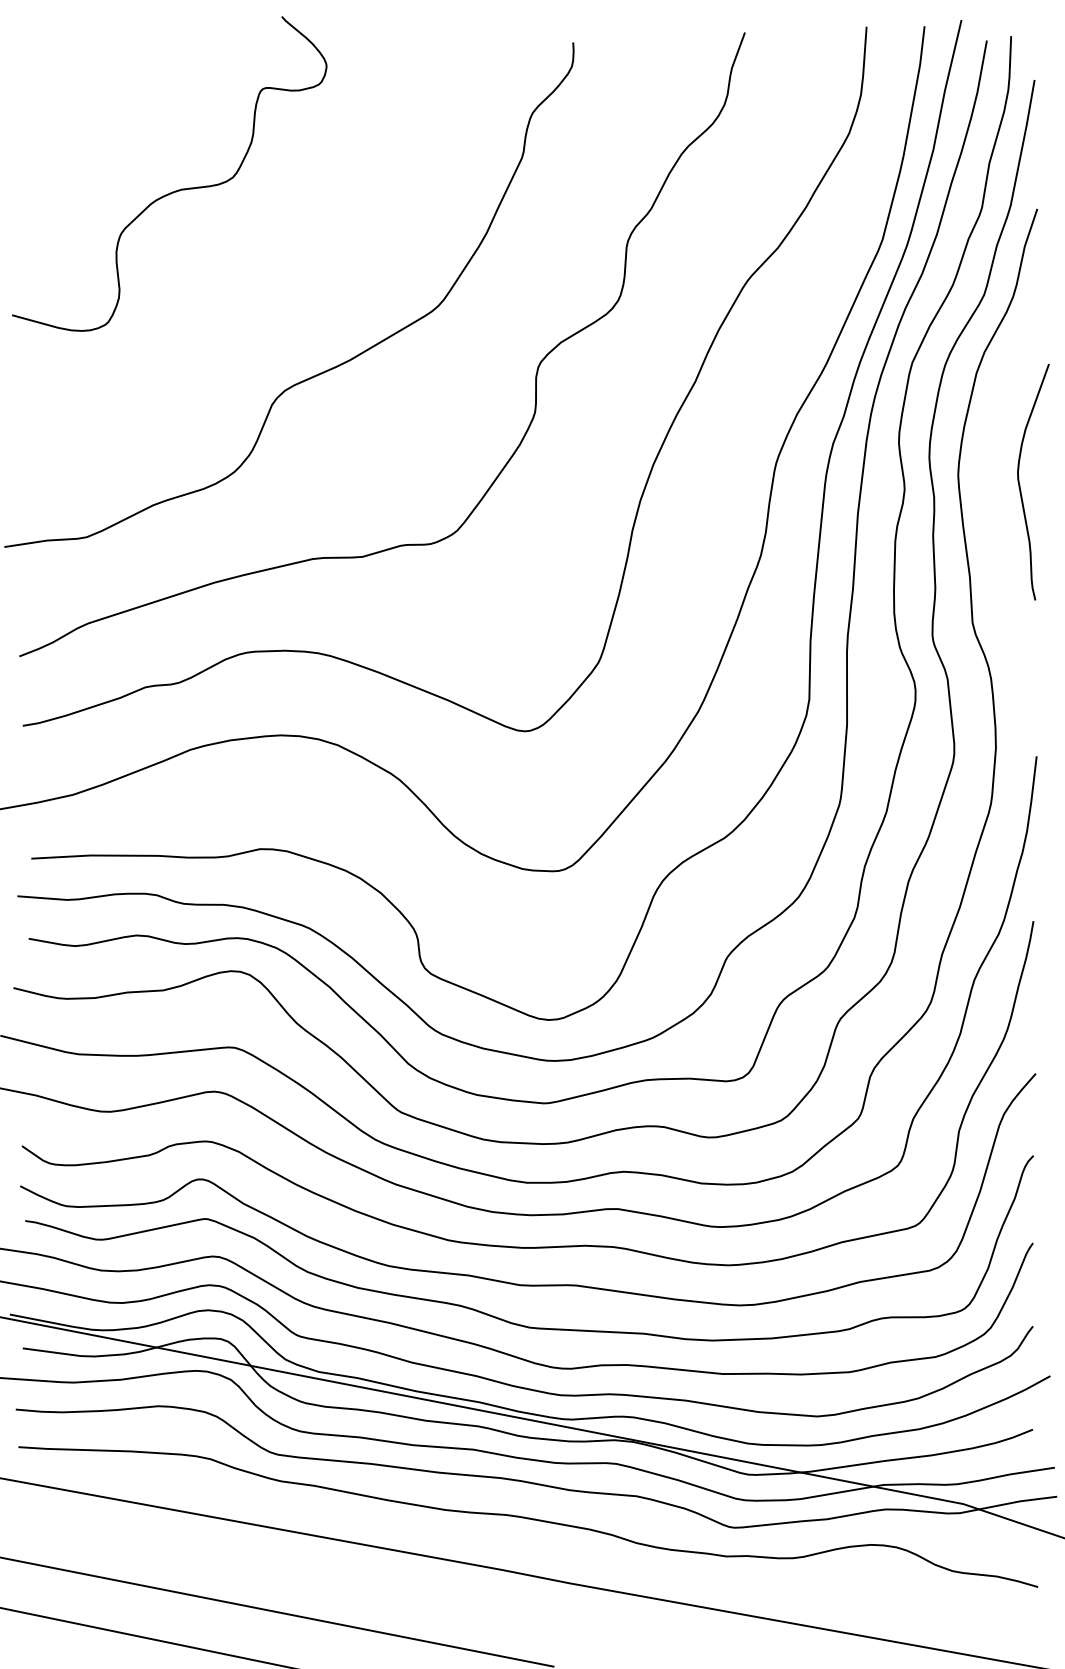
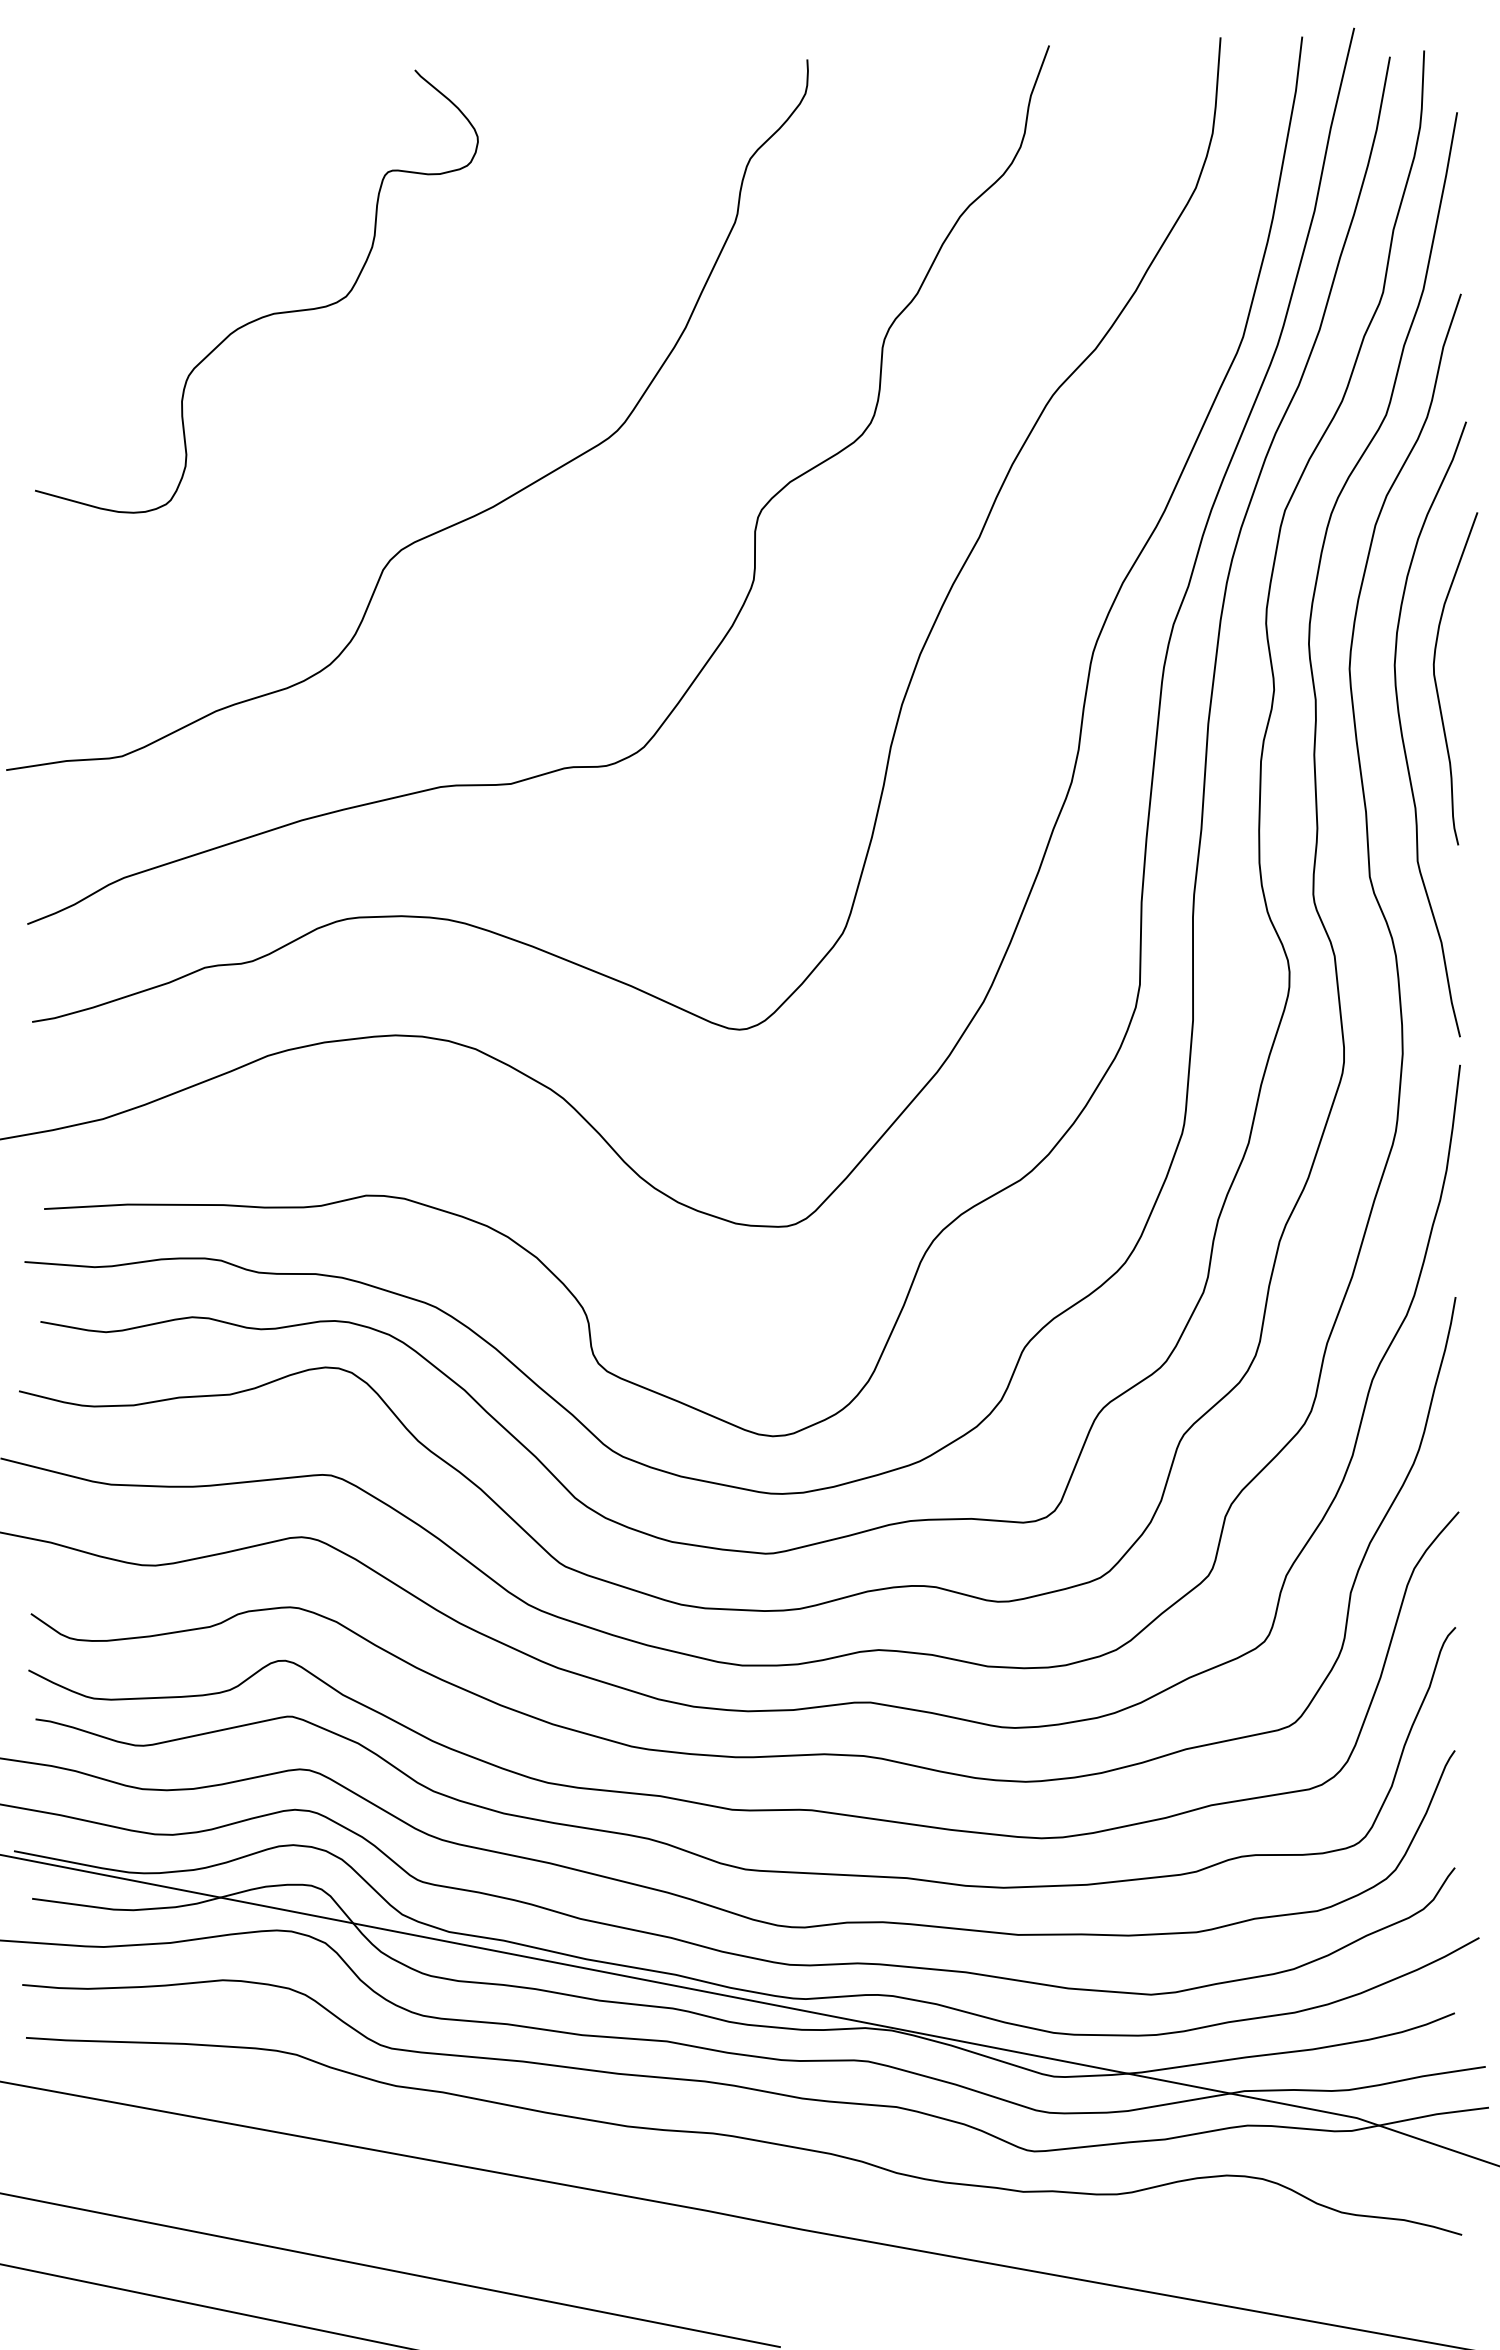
curve: (175, 190) -> (264, 315), moved
curve: (996, 523) -> (1403, 736), added

